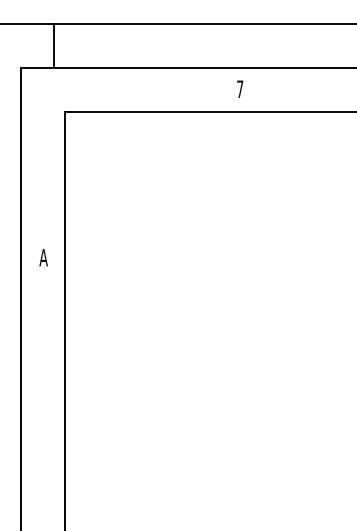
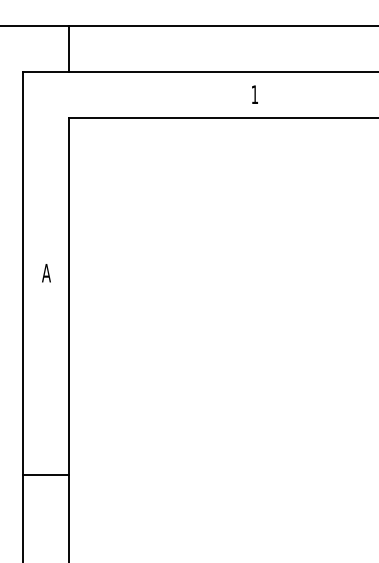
line: (54, 45) -> (69, 48), moved
text: (239, 89) -> (254, 94), 7 -> 1
line: (42, 448) -> (45, 475), added

